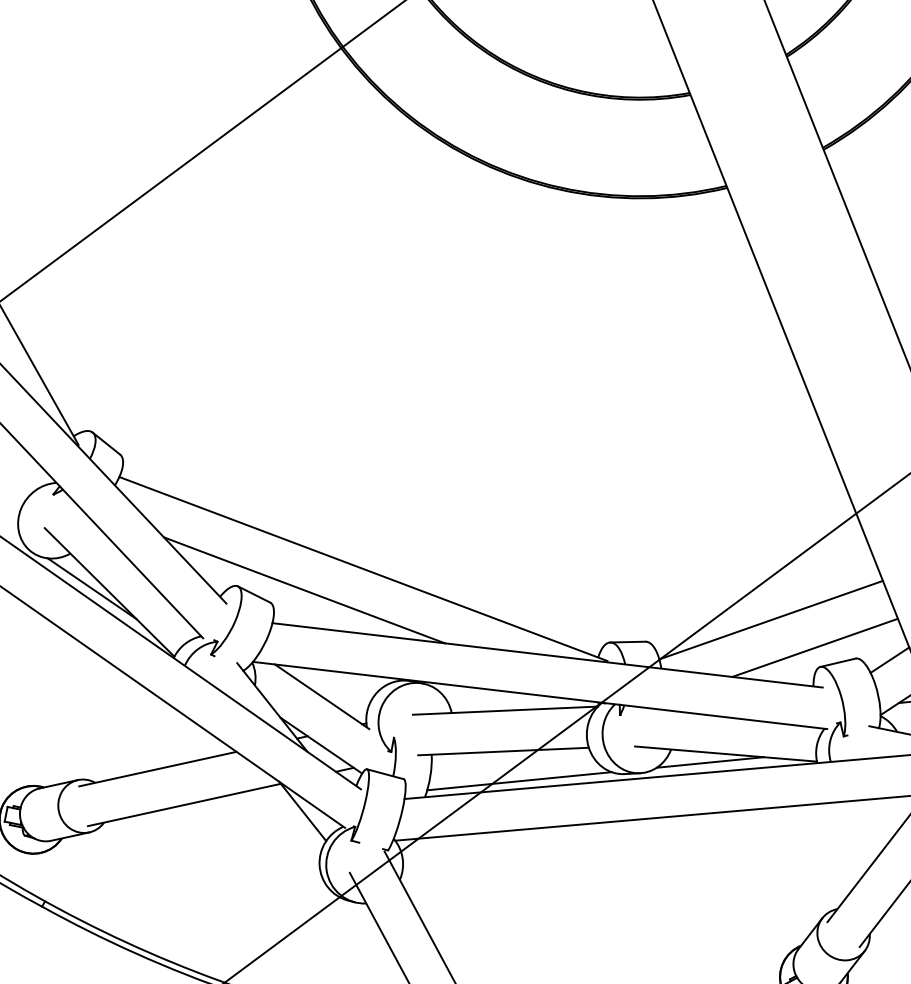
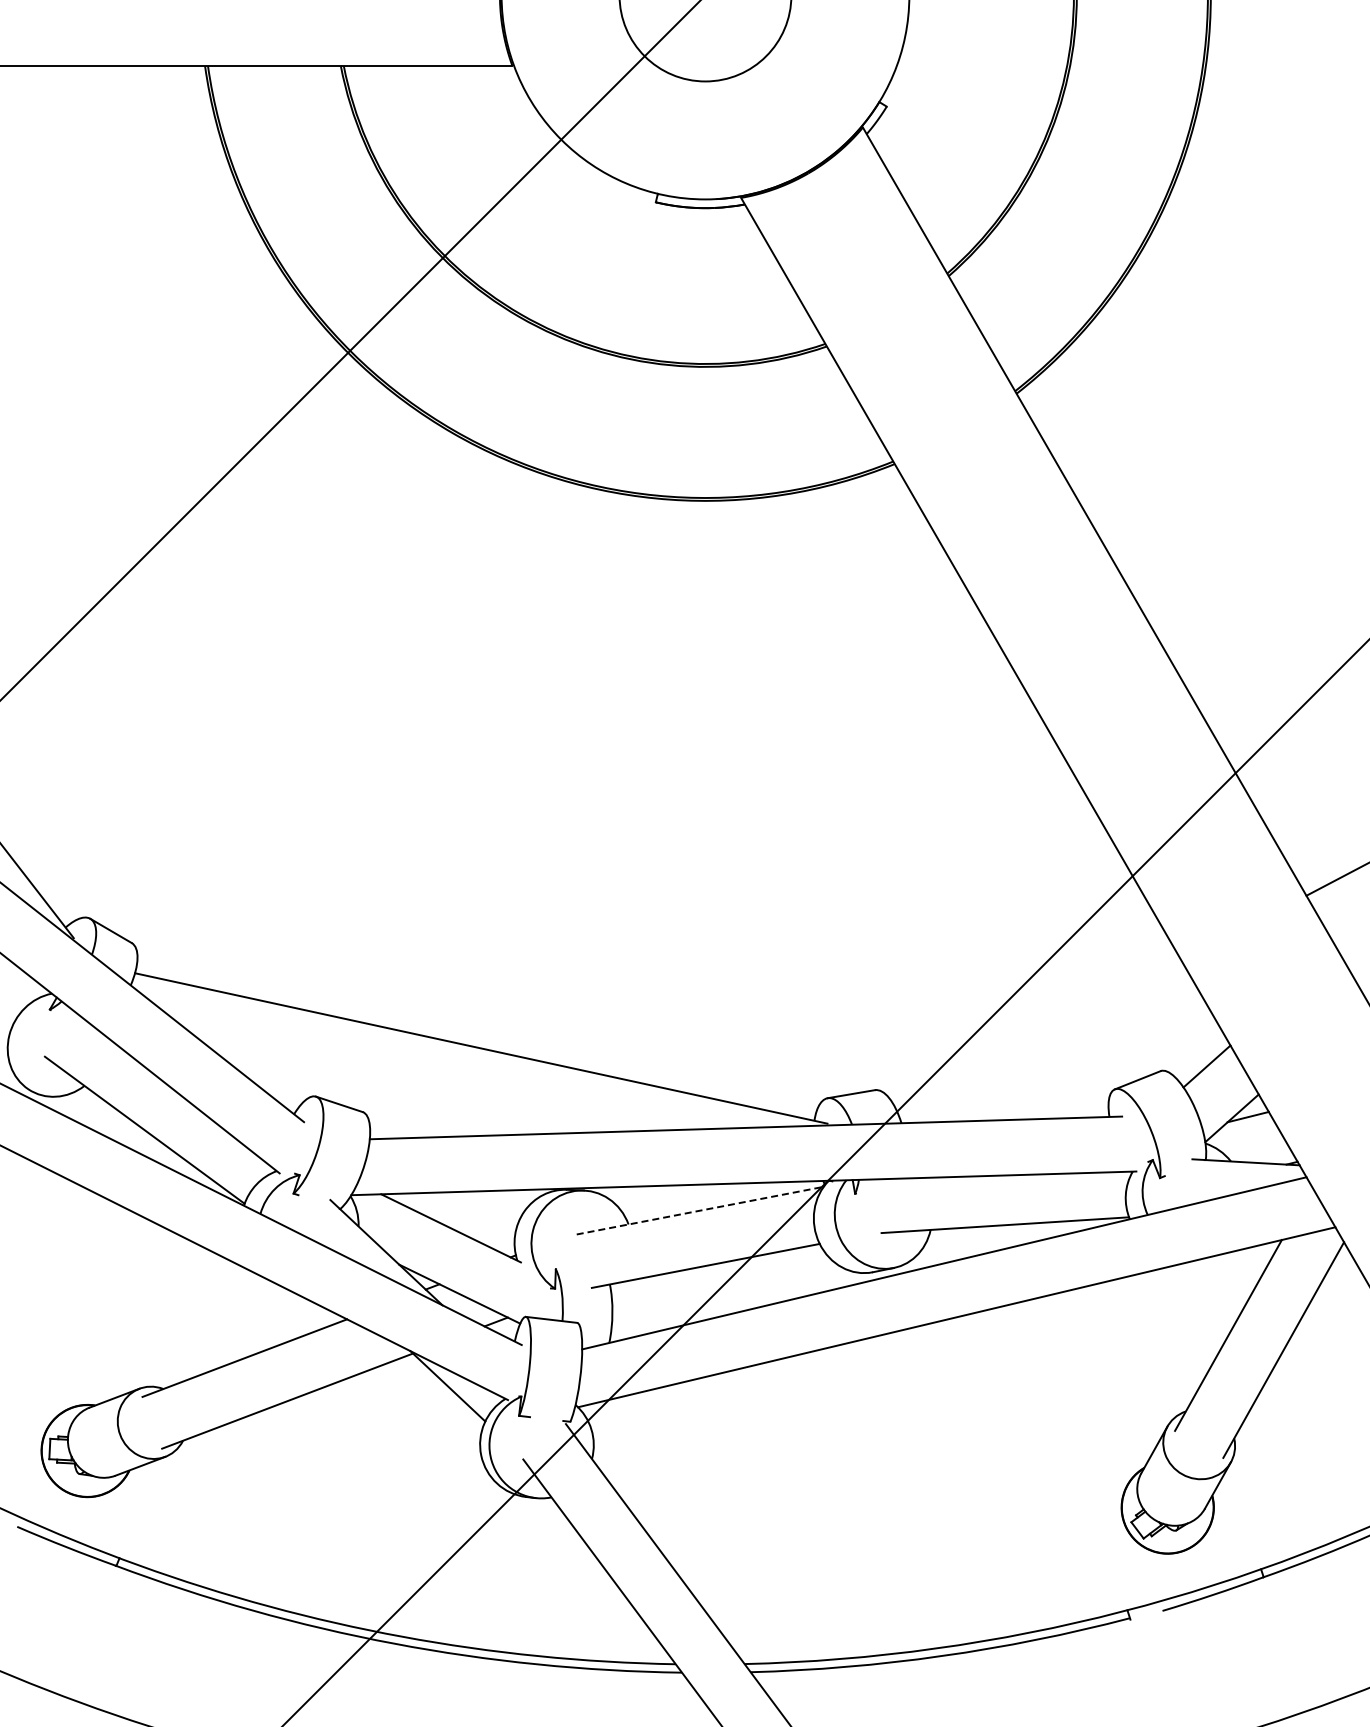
line: (92, 588) -> (120, 1128), removed
line: (303, 590) -> (405, 1088), removed
line: (770, 620) -> (1038, 1036), removed
line: (814, 647) -> (1103, 1064), removed
line: (505, 710) -> (700, 1210), solid -> dashed
line: (710, 762) -> (985, 1239), removed
line: (519, 781) -> (733, 1302), removed

